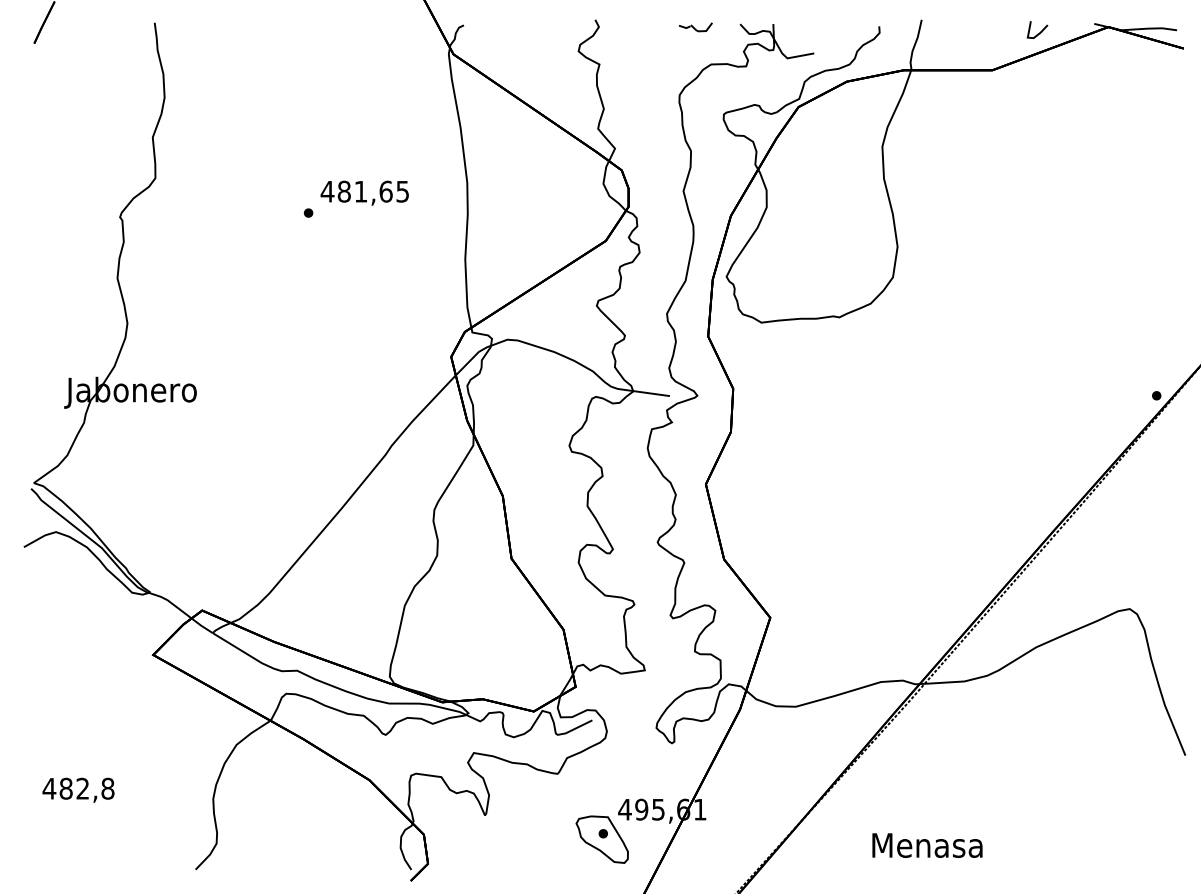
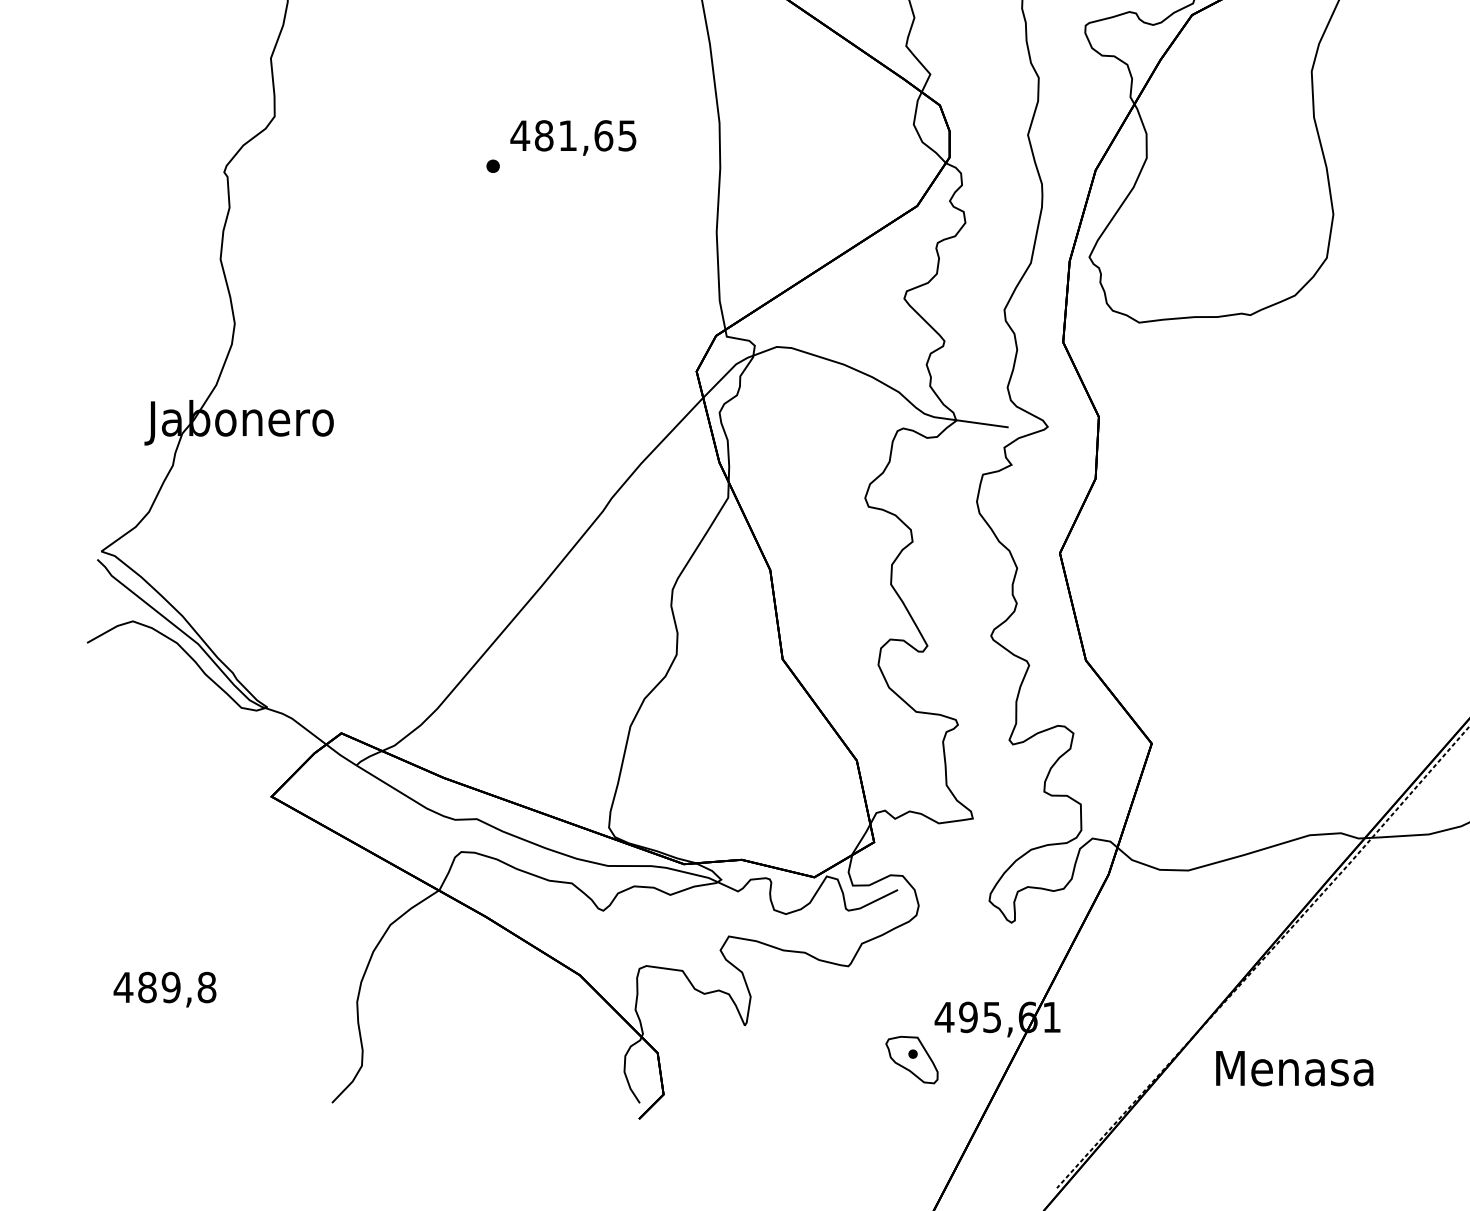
text: (82, 788) -> (170, 987), 482,8 -> 489,8
part: (601, 839) -> (911, 1059), size x0.7
text: (927, 845) -> (1294, 1068), moved

